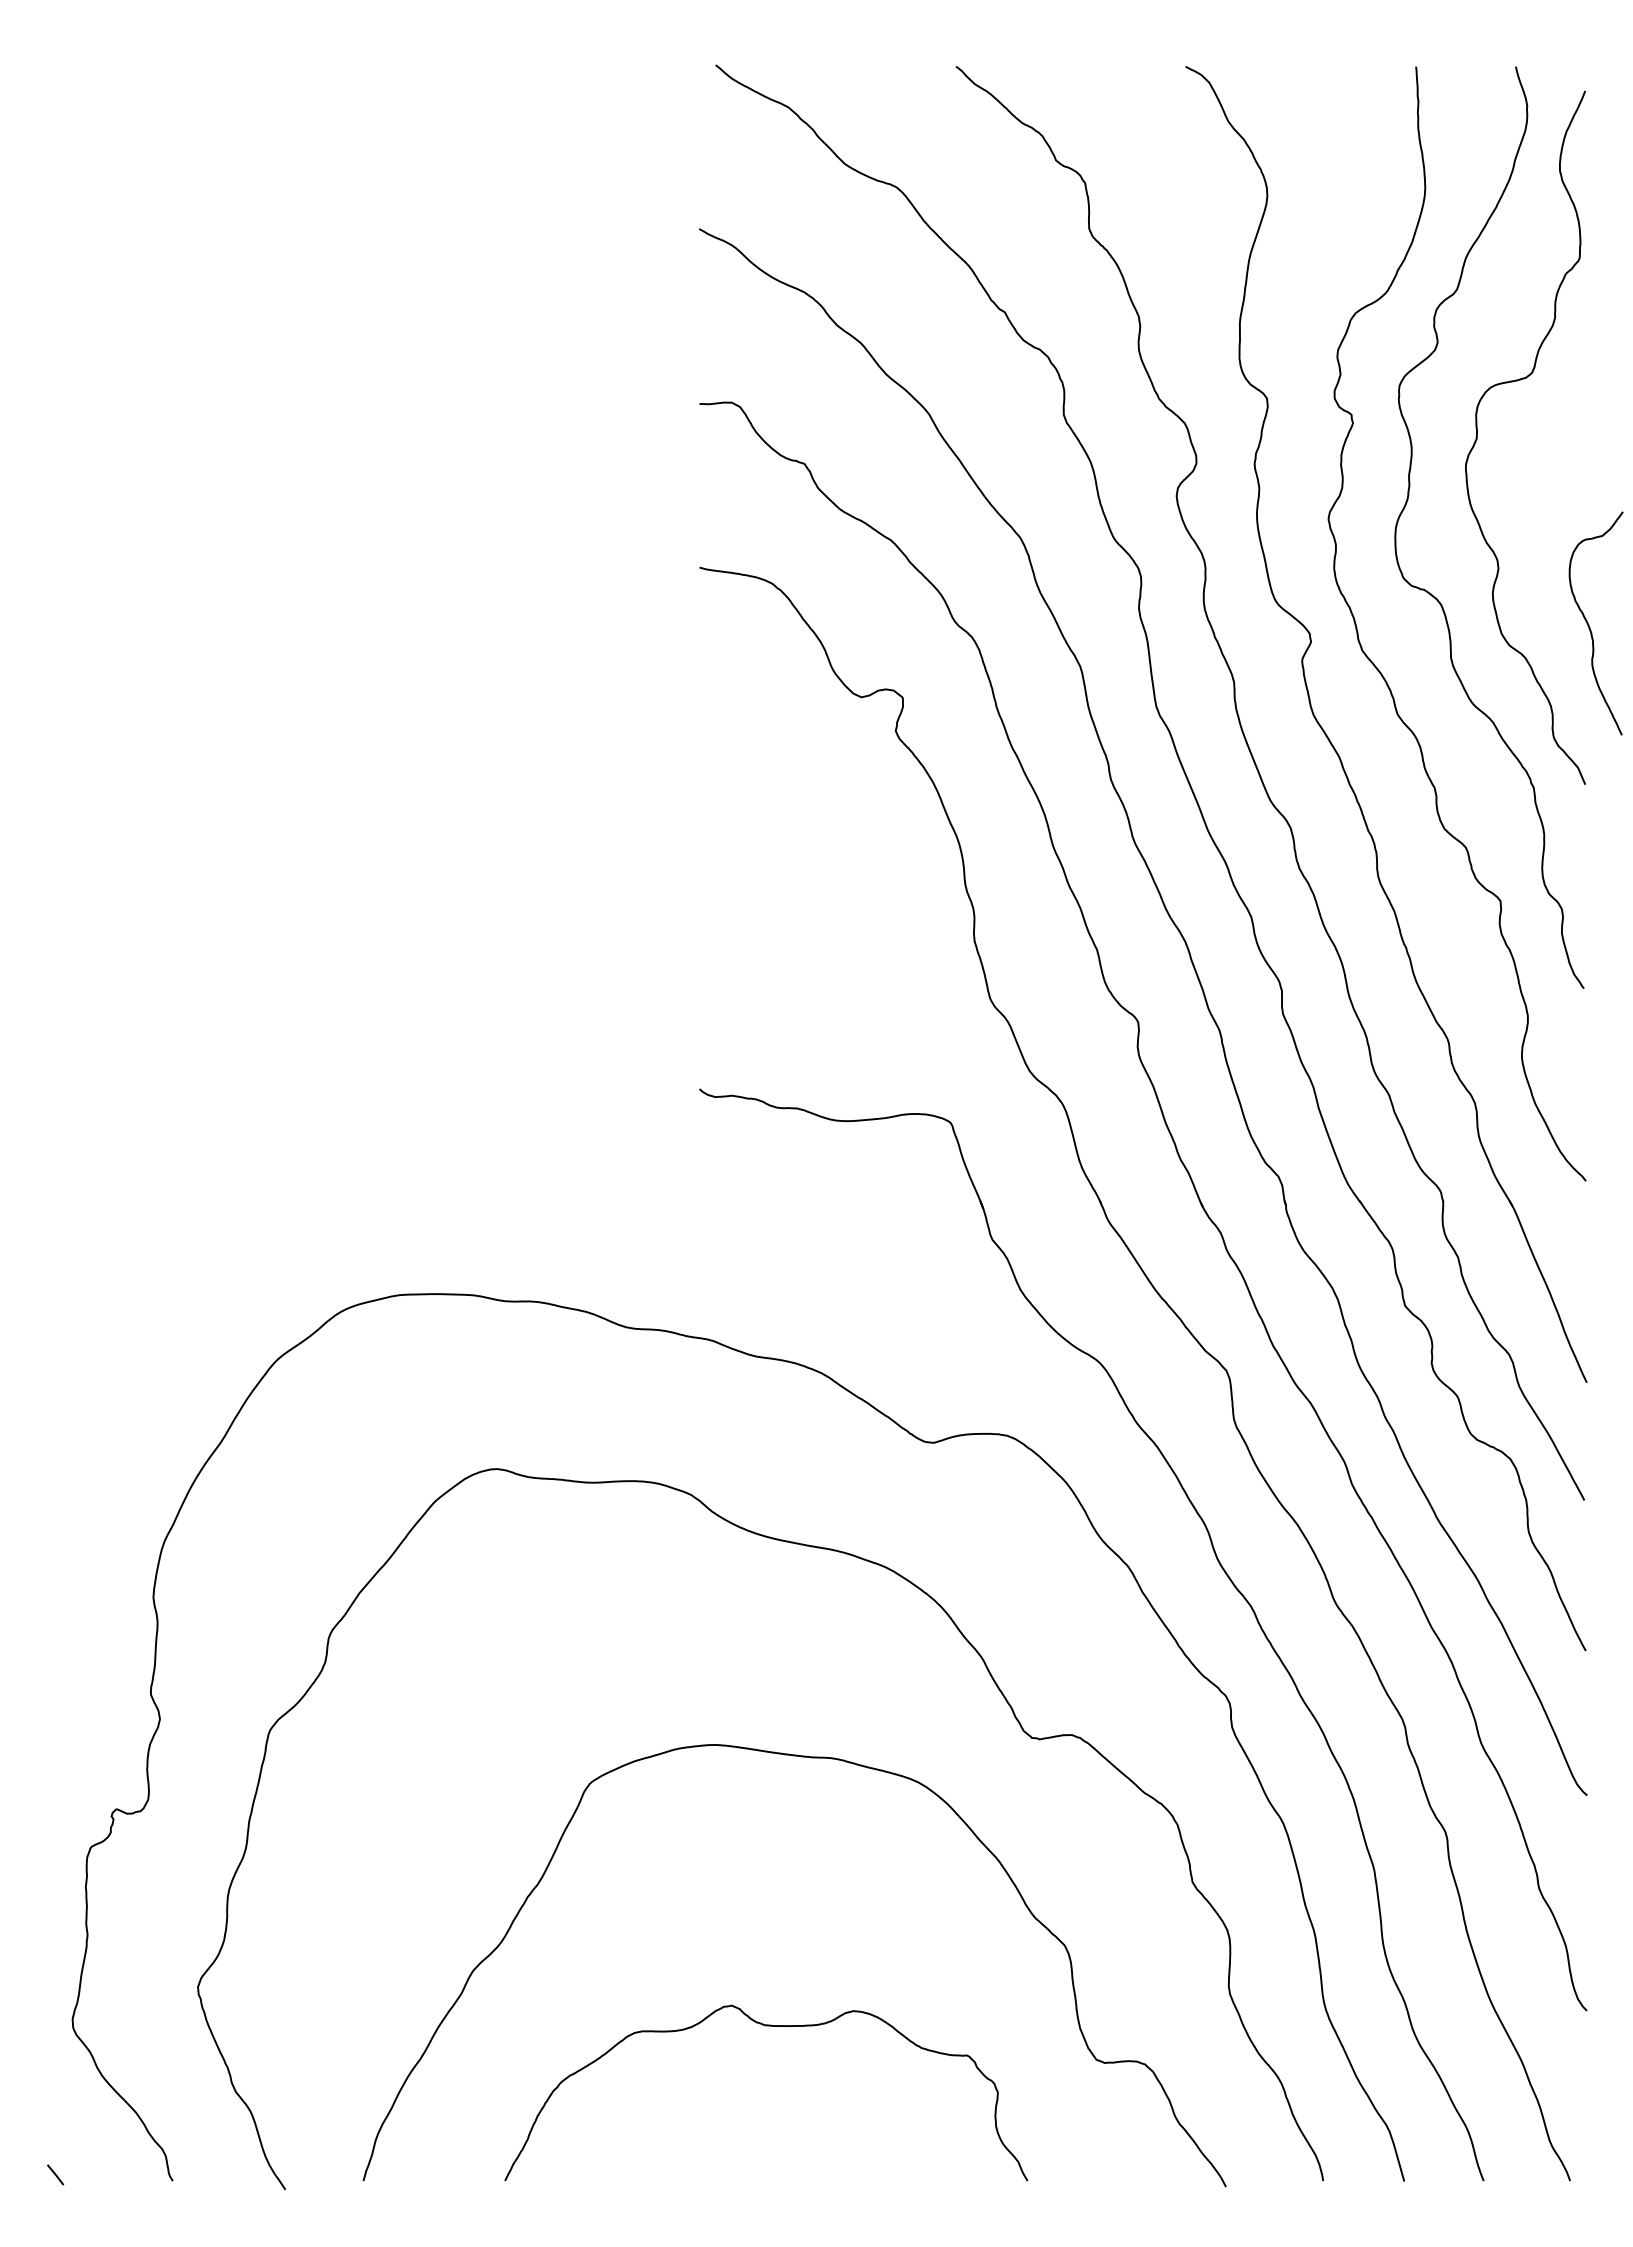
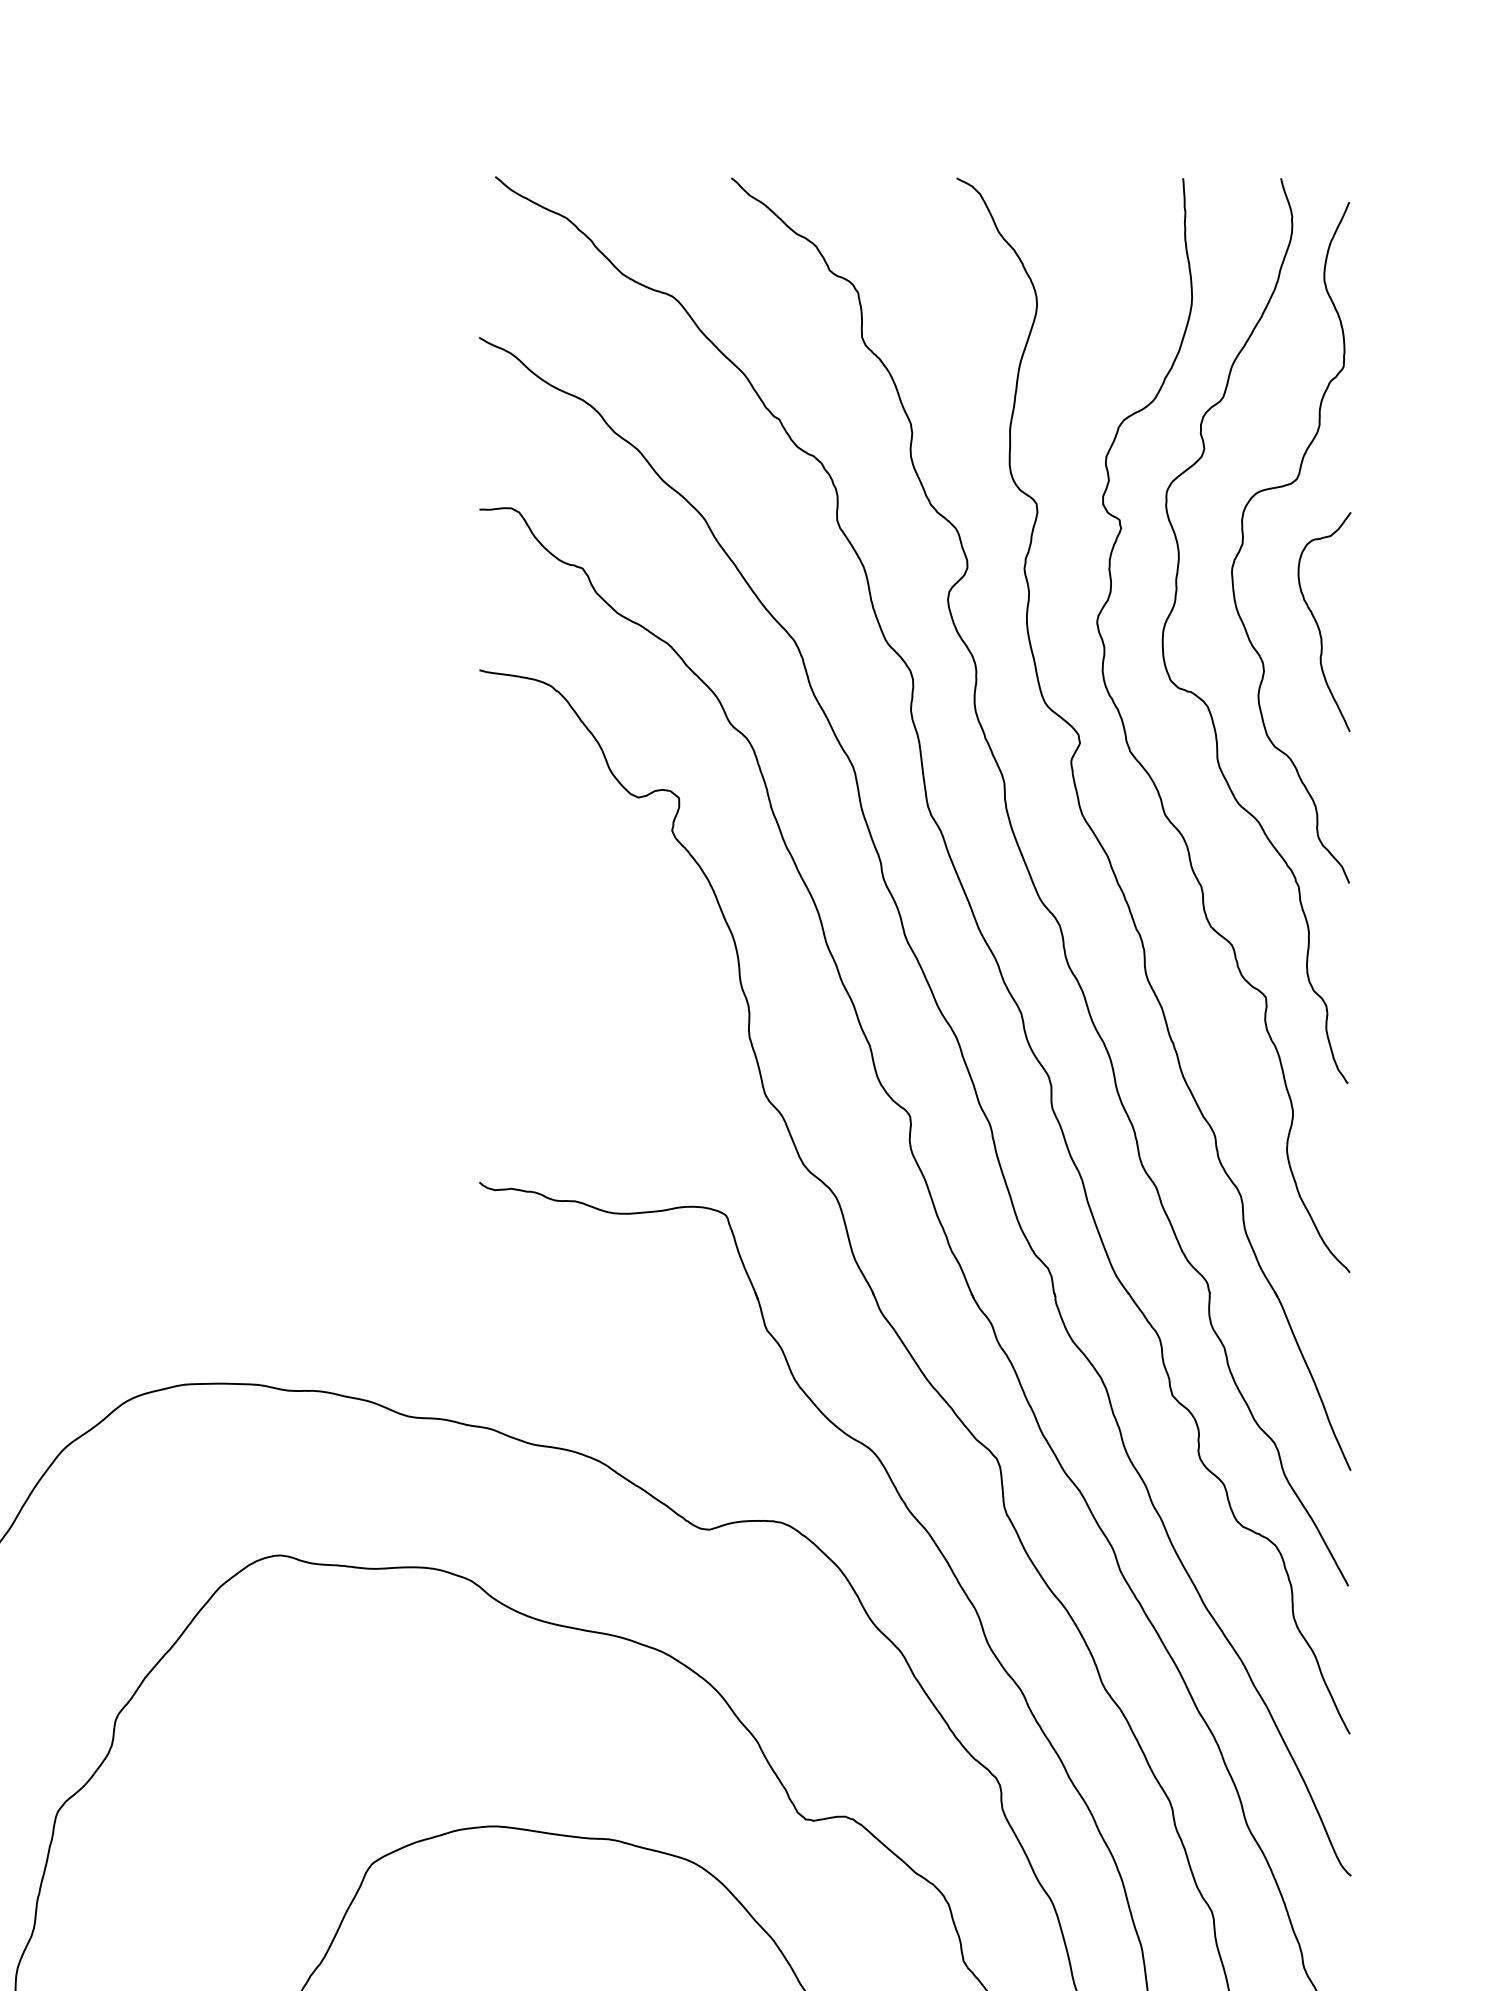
curve: (1589, 624) -> (1318, 622), moved

